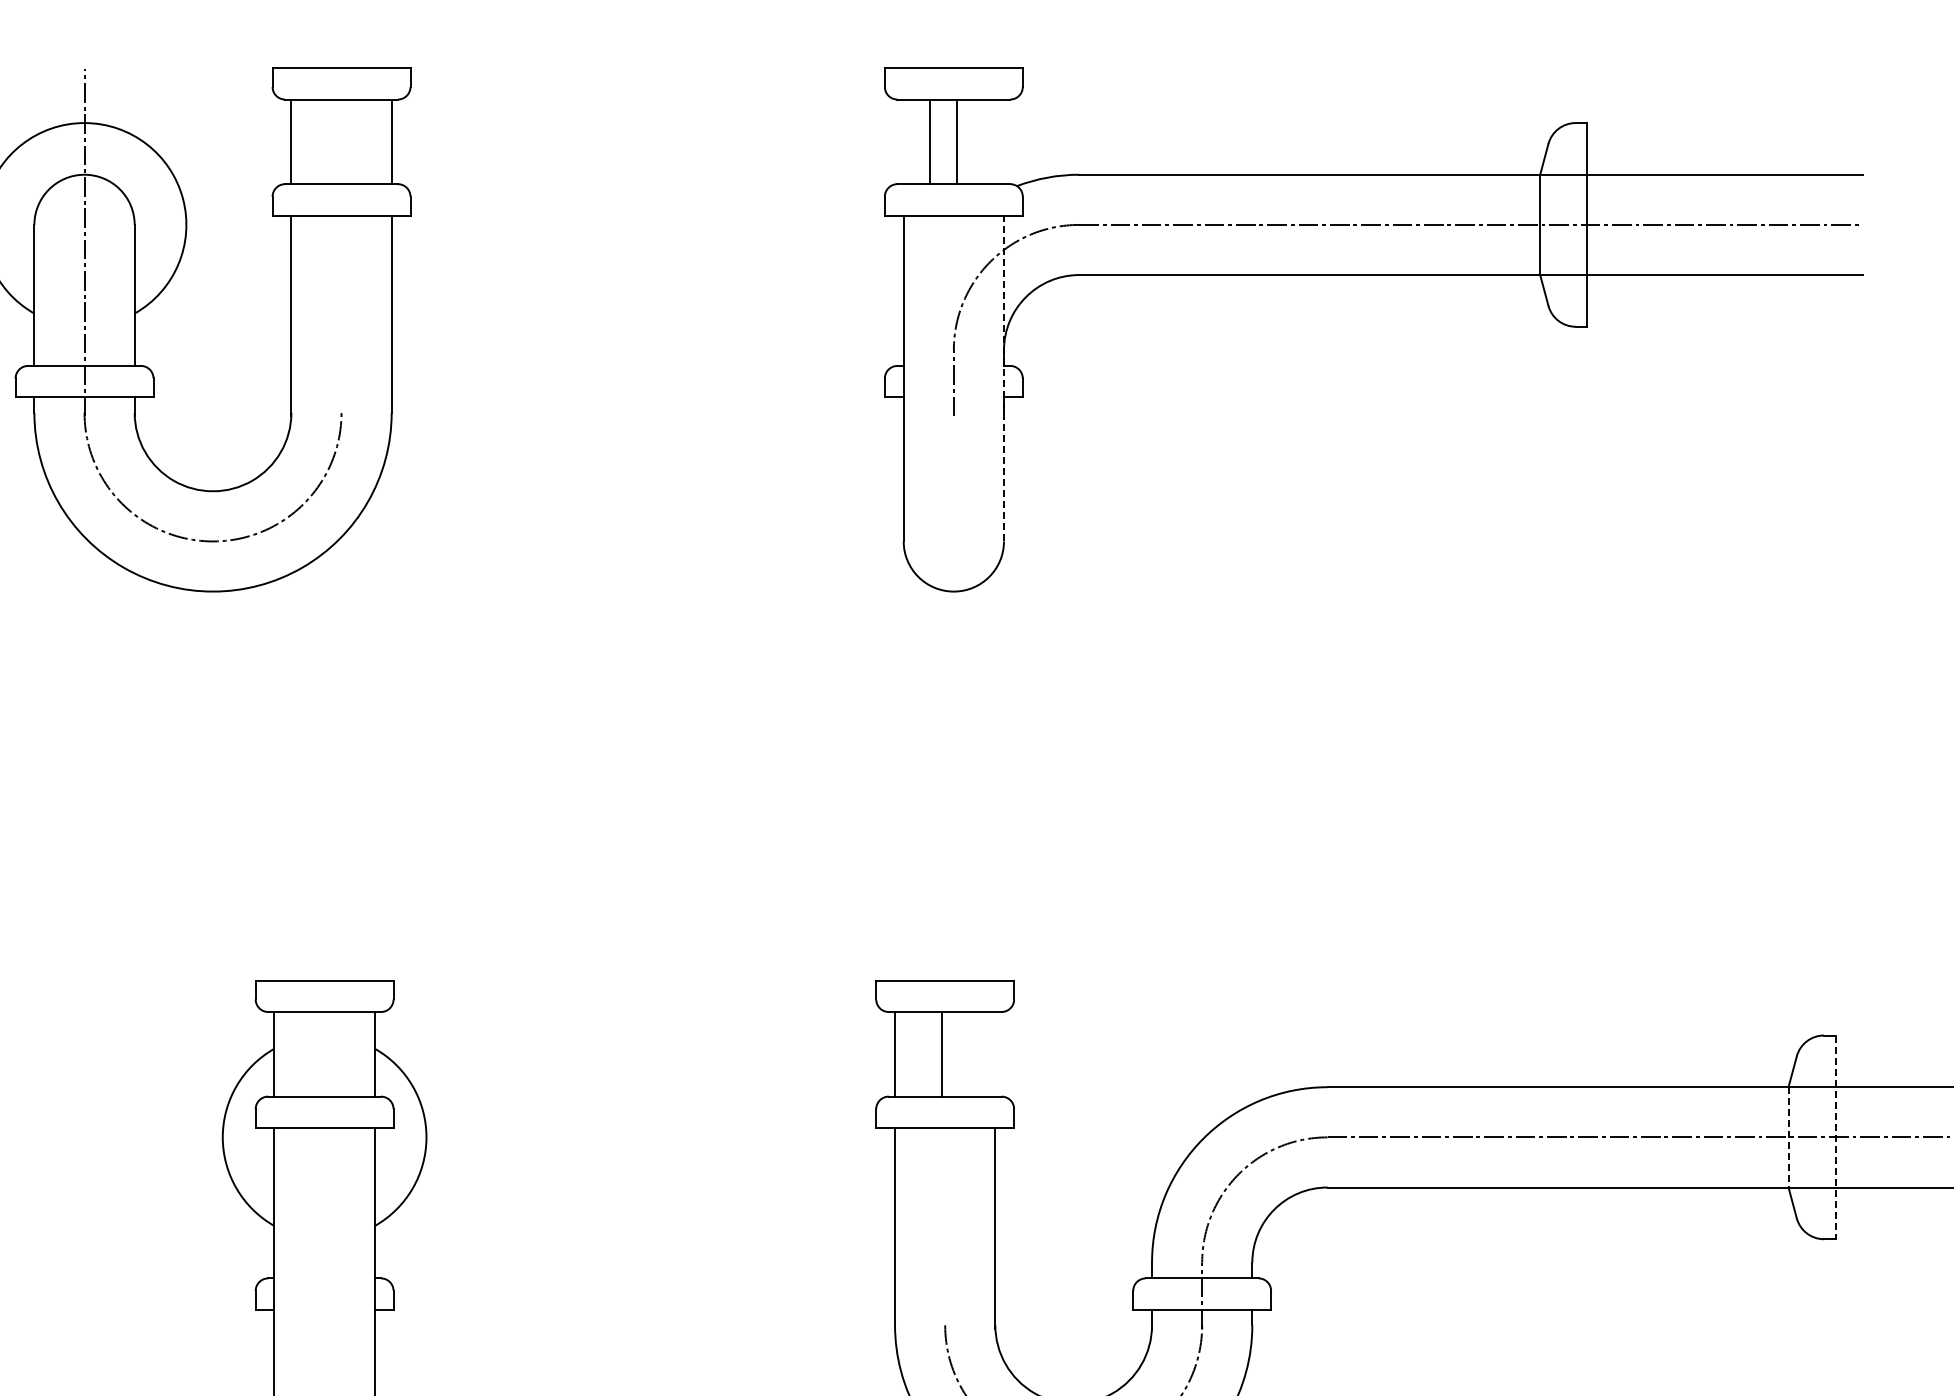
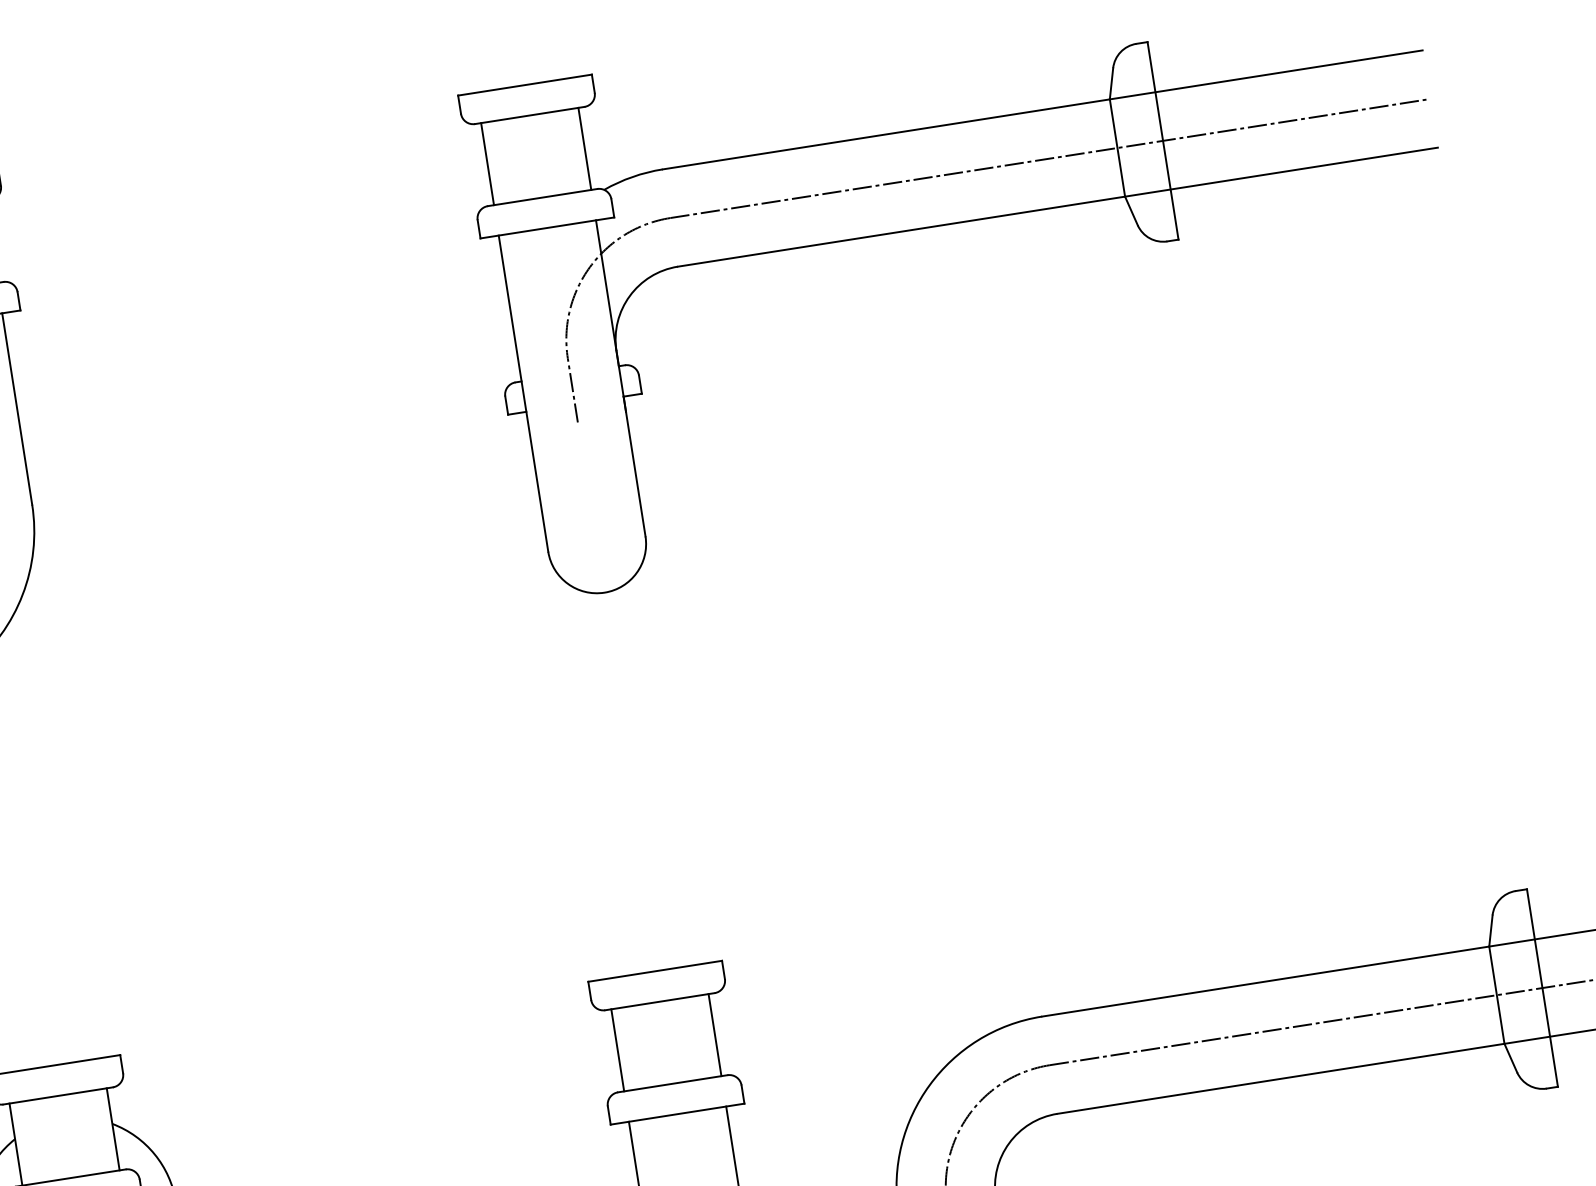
line: (929, 141) -> (584, 148), moved
line: (956, 141) -> (487, 163), moved
line: (1003, 378) -> (620, 378), dashed -> solid
line: (942, 1054) -> (715, 1035), moved
line: (1788, 1137) -> (1496, 995), dashed -> solid
line: (1835, 1137) -> (1542, 988), dashed -> solid

